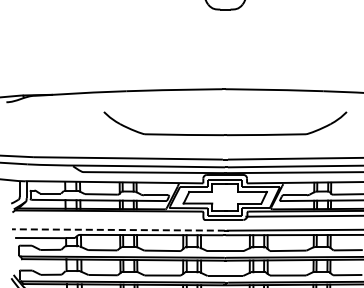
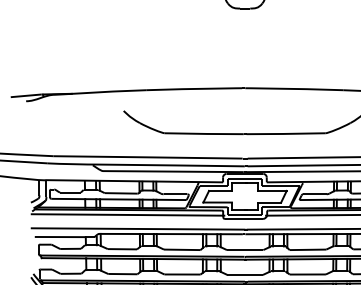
line: (108, 215) -> (128, 214), added
line: (117, 229) -> (137, 228), dashed -> solid

